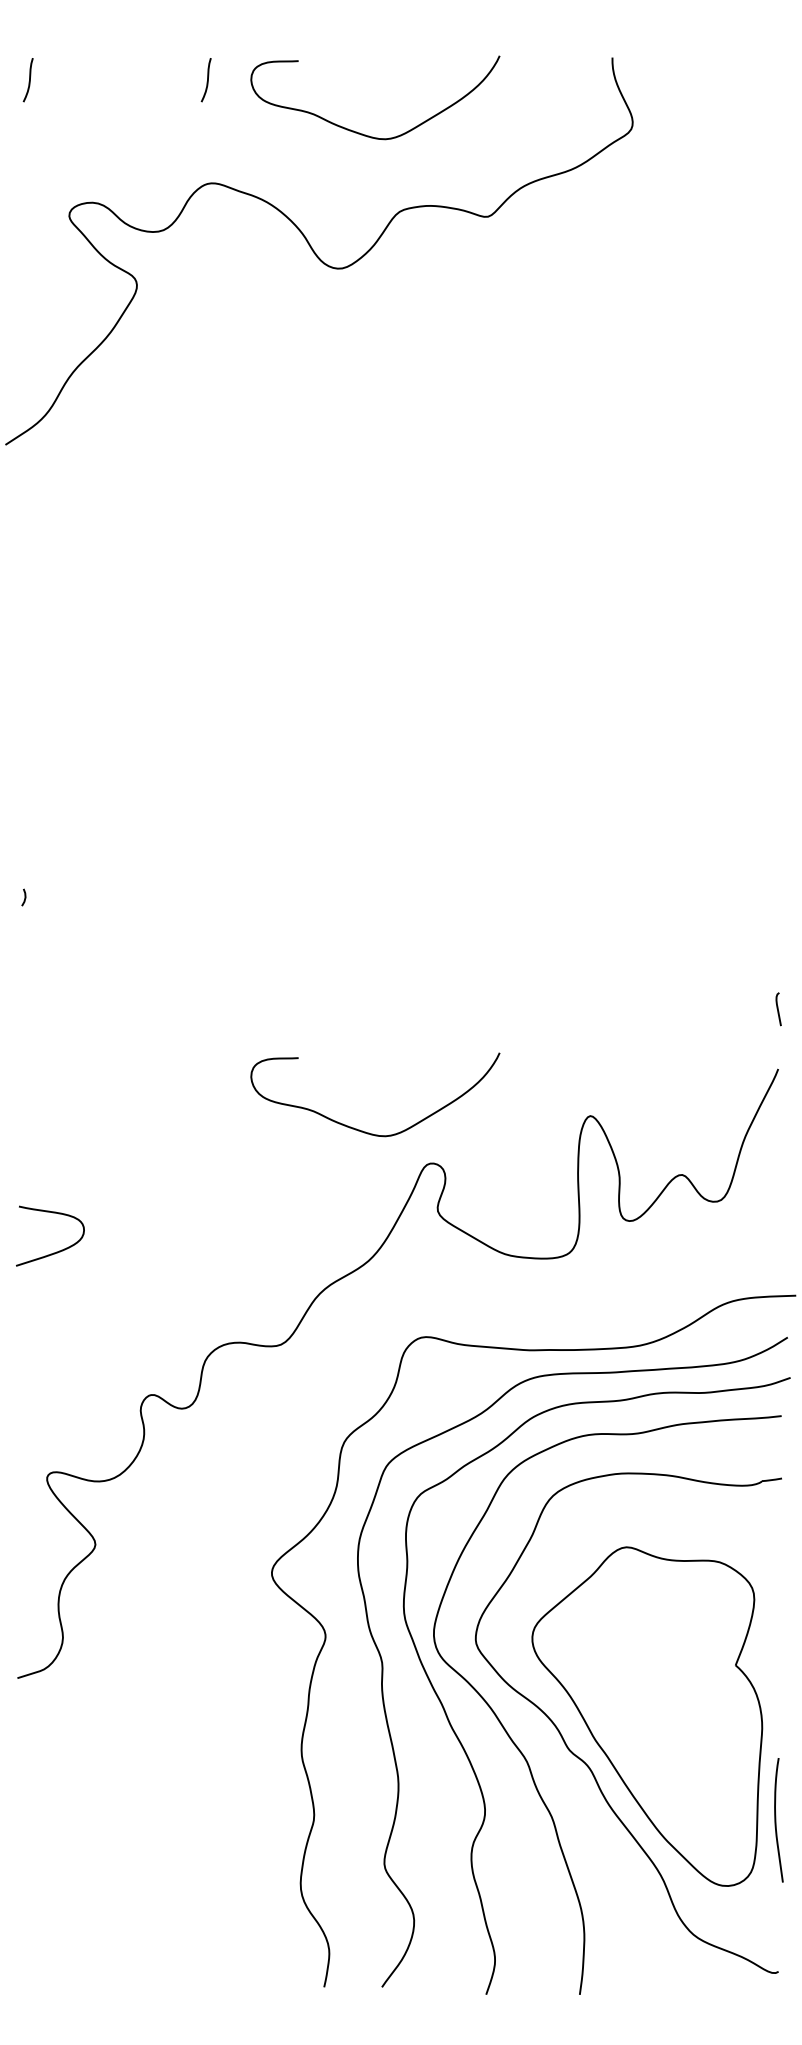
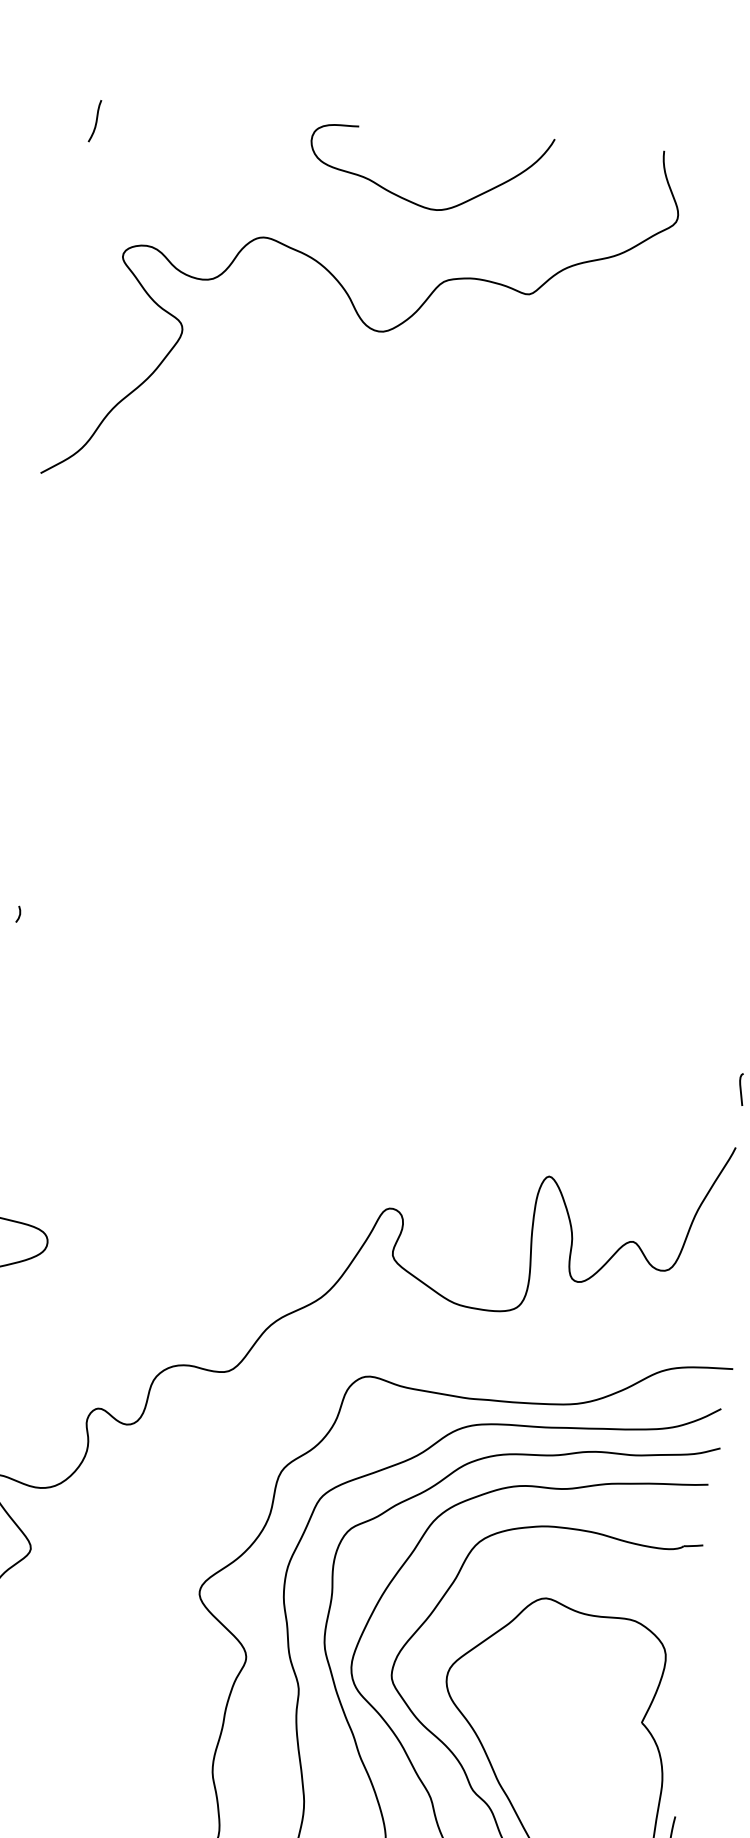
curve: (206, 81) -> (267, 138), removed
curve: (362, 1130) -> (326, 1170), removed

